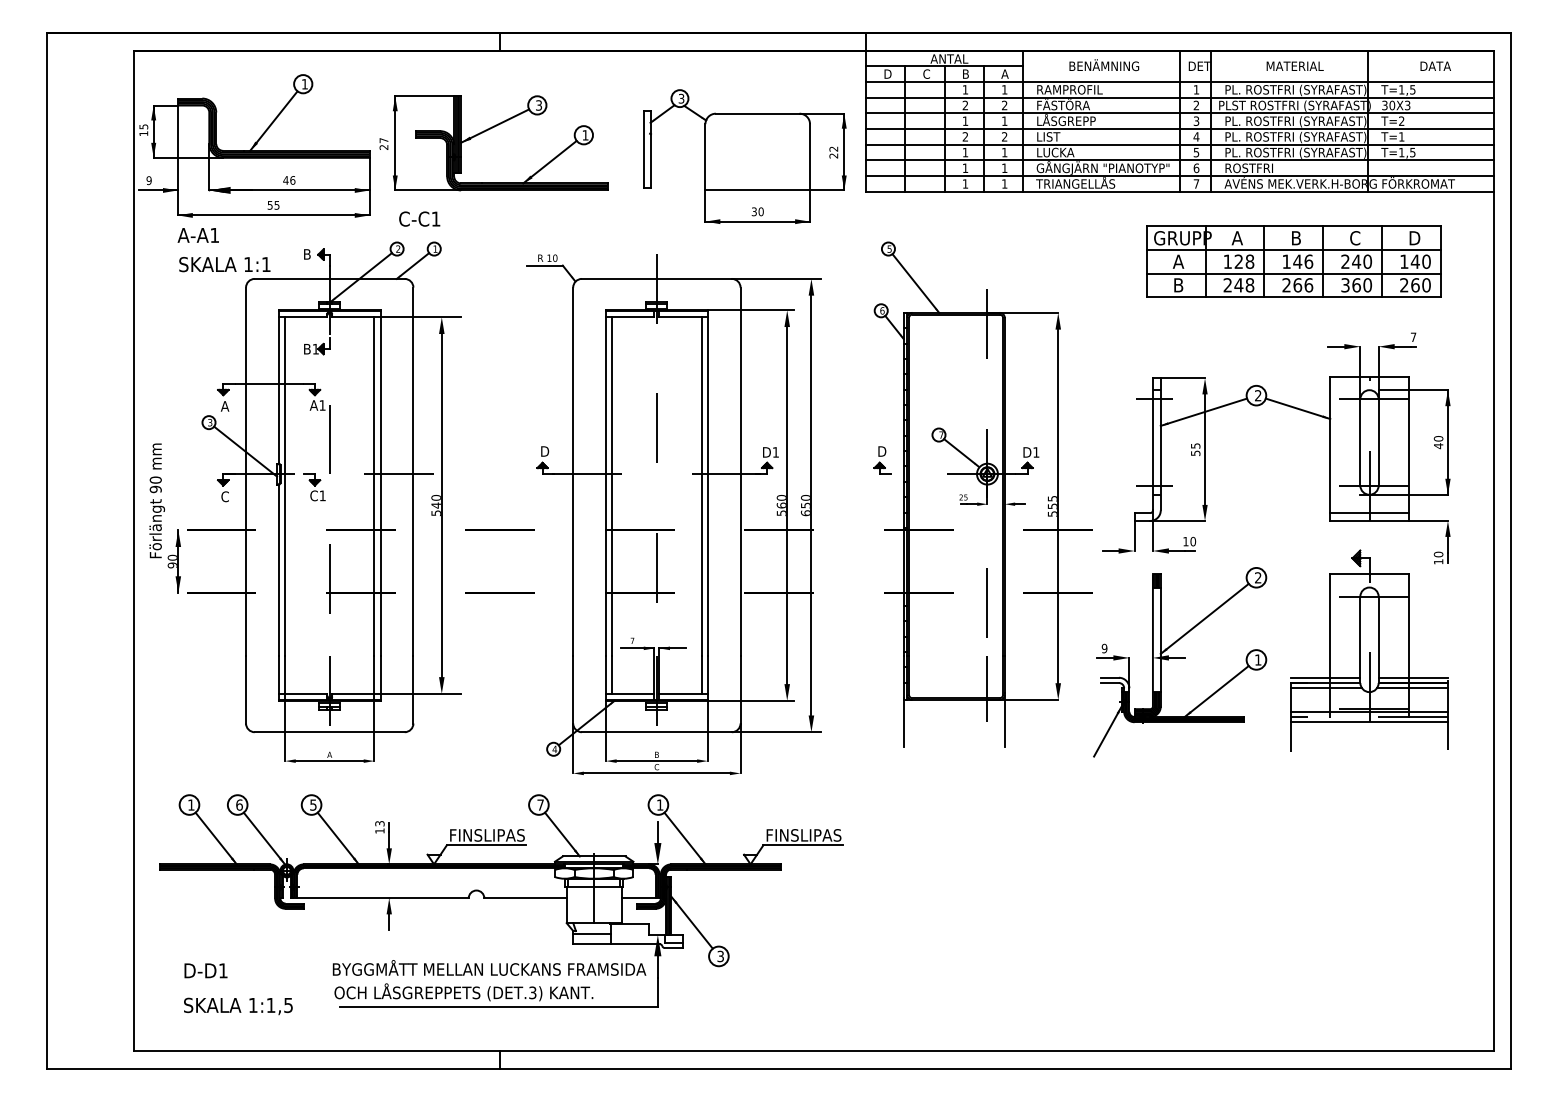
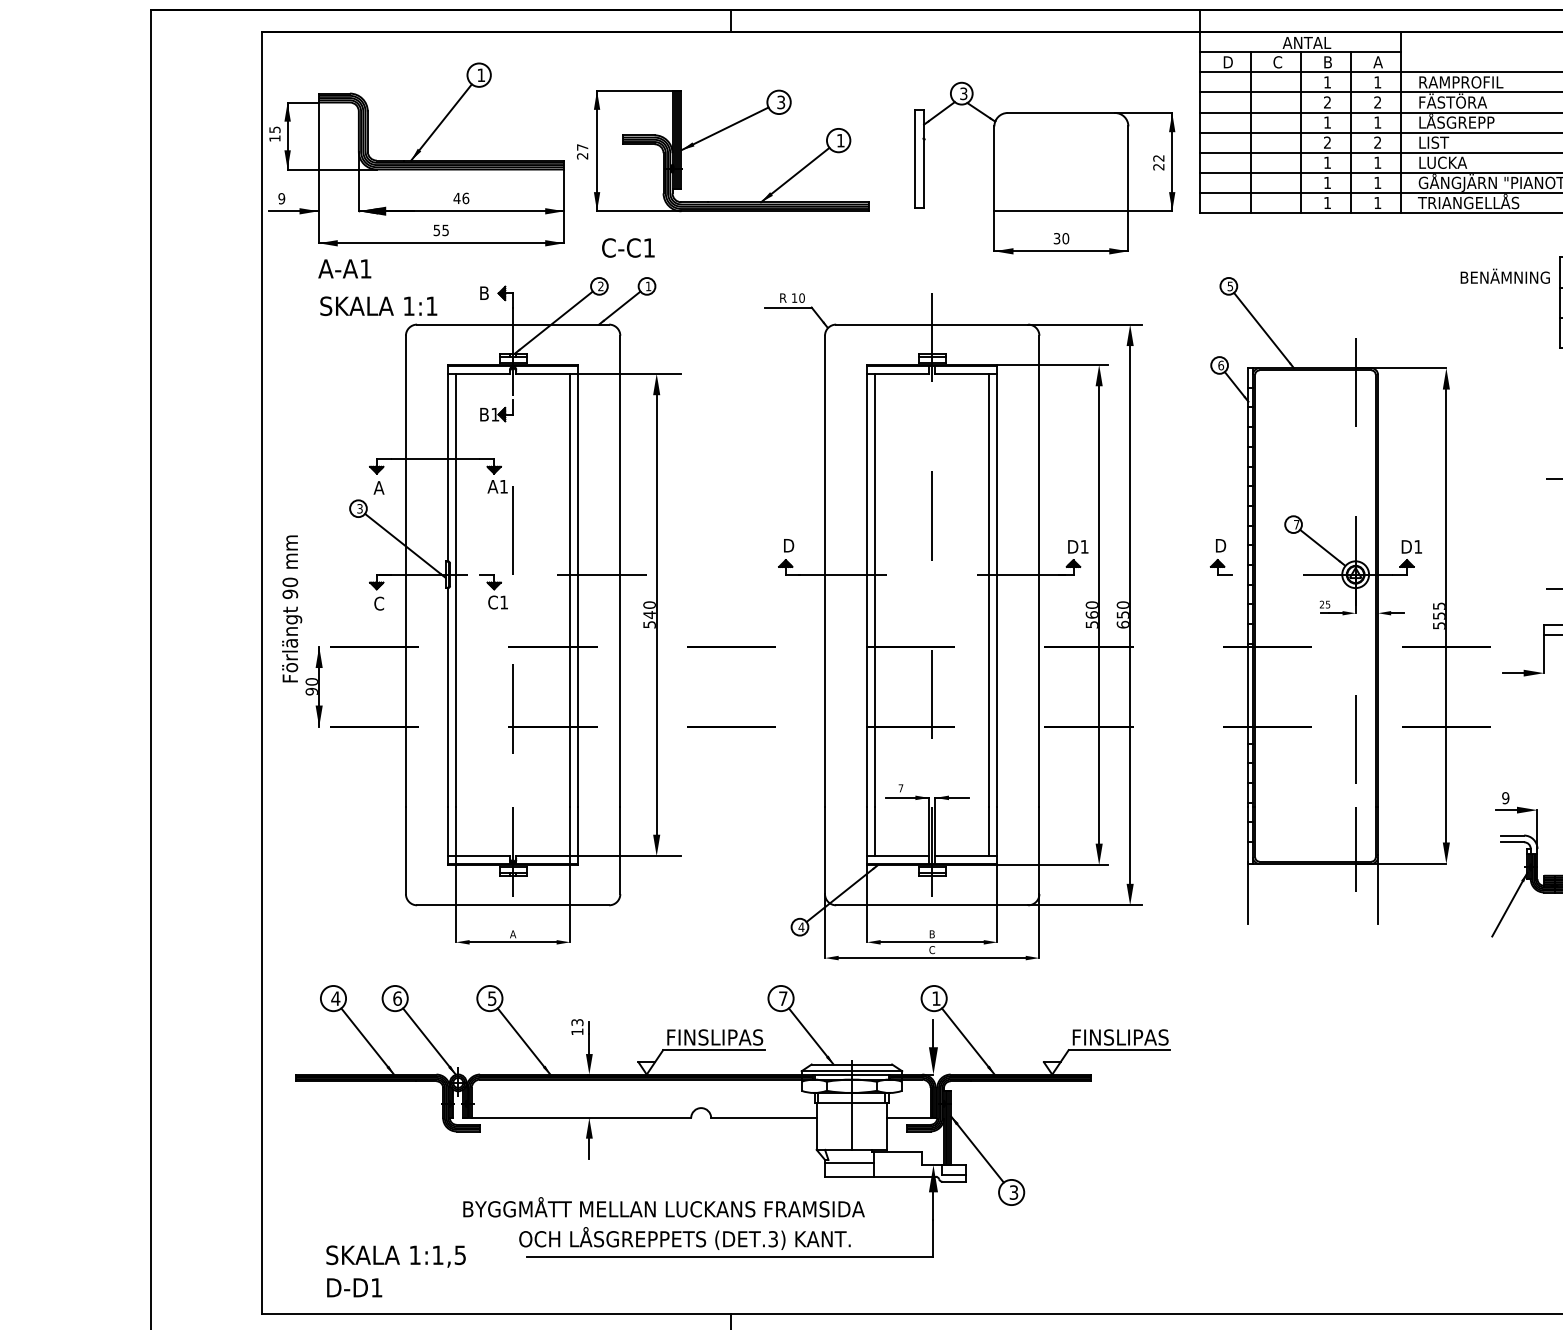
text: (1104, 65) -> (1505, 276), moved
text: (190, 804) -> (334, 997), 1 -> 4
text: (489, 967) -> (663, 1206), moved
text: (205, 970) -> (353, 1287), moved

